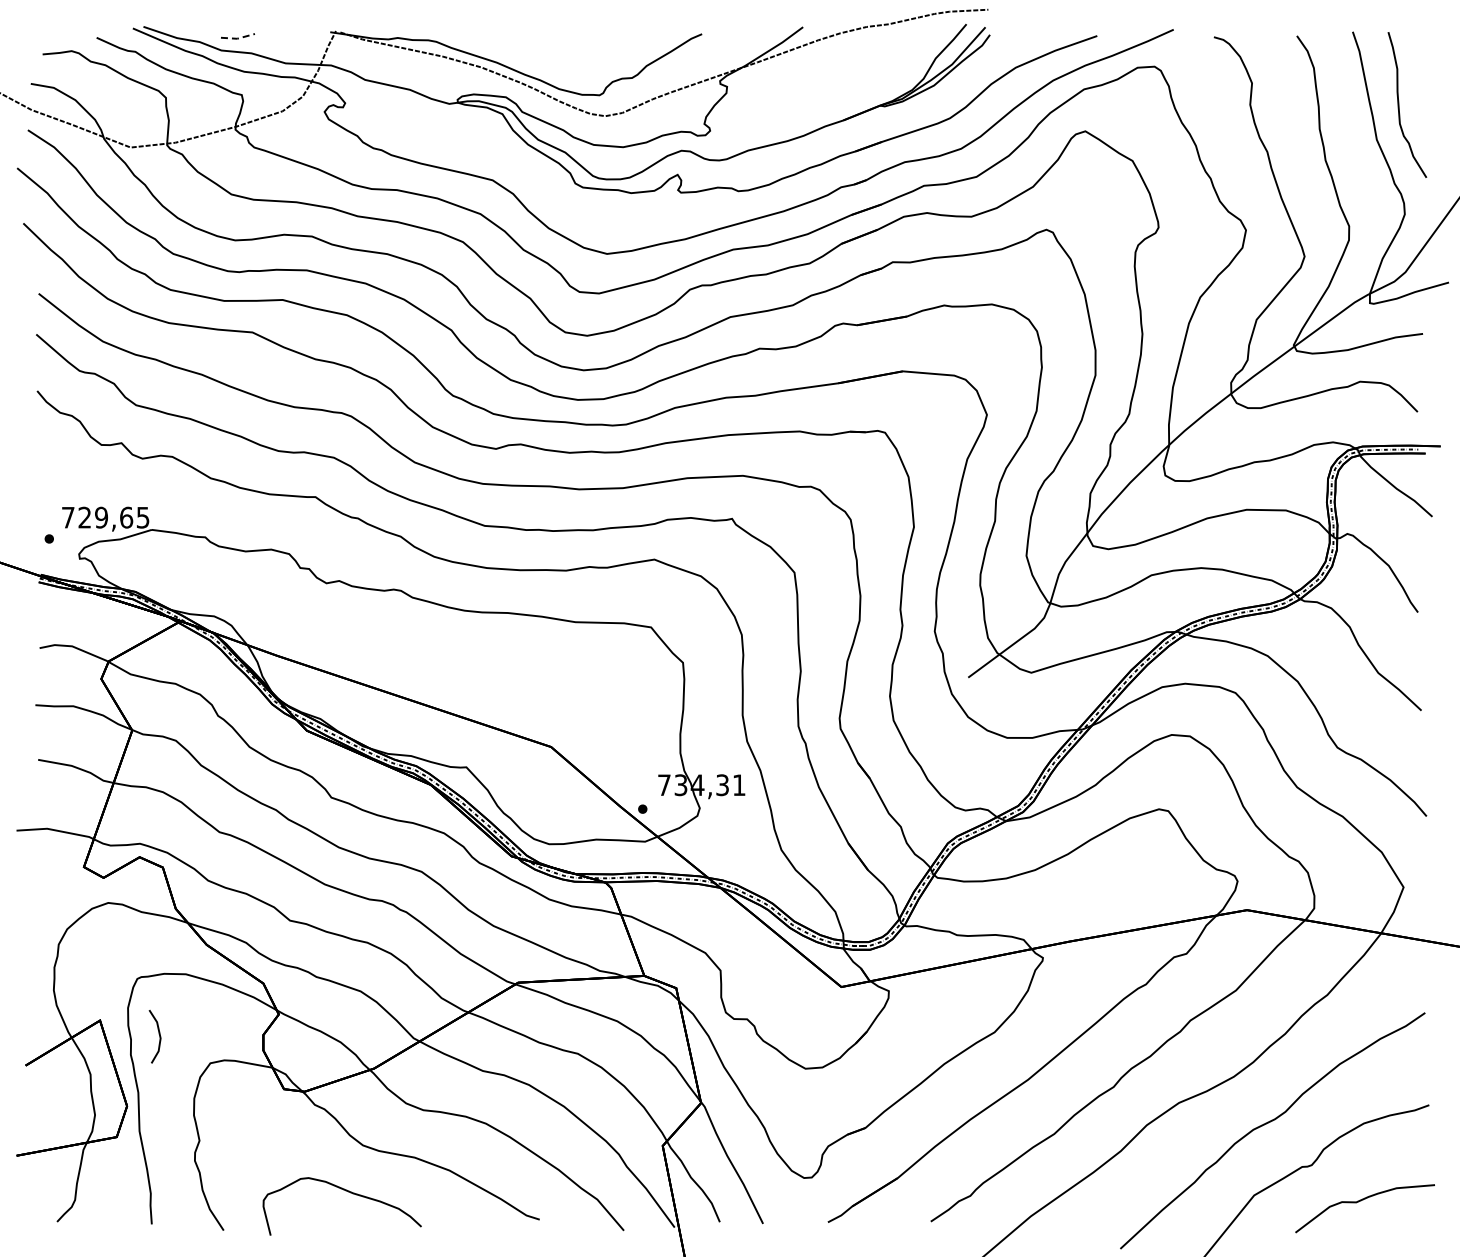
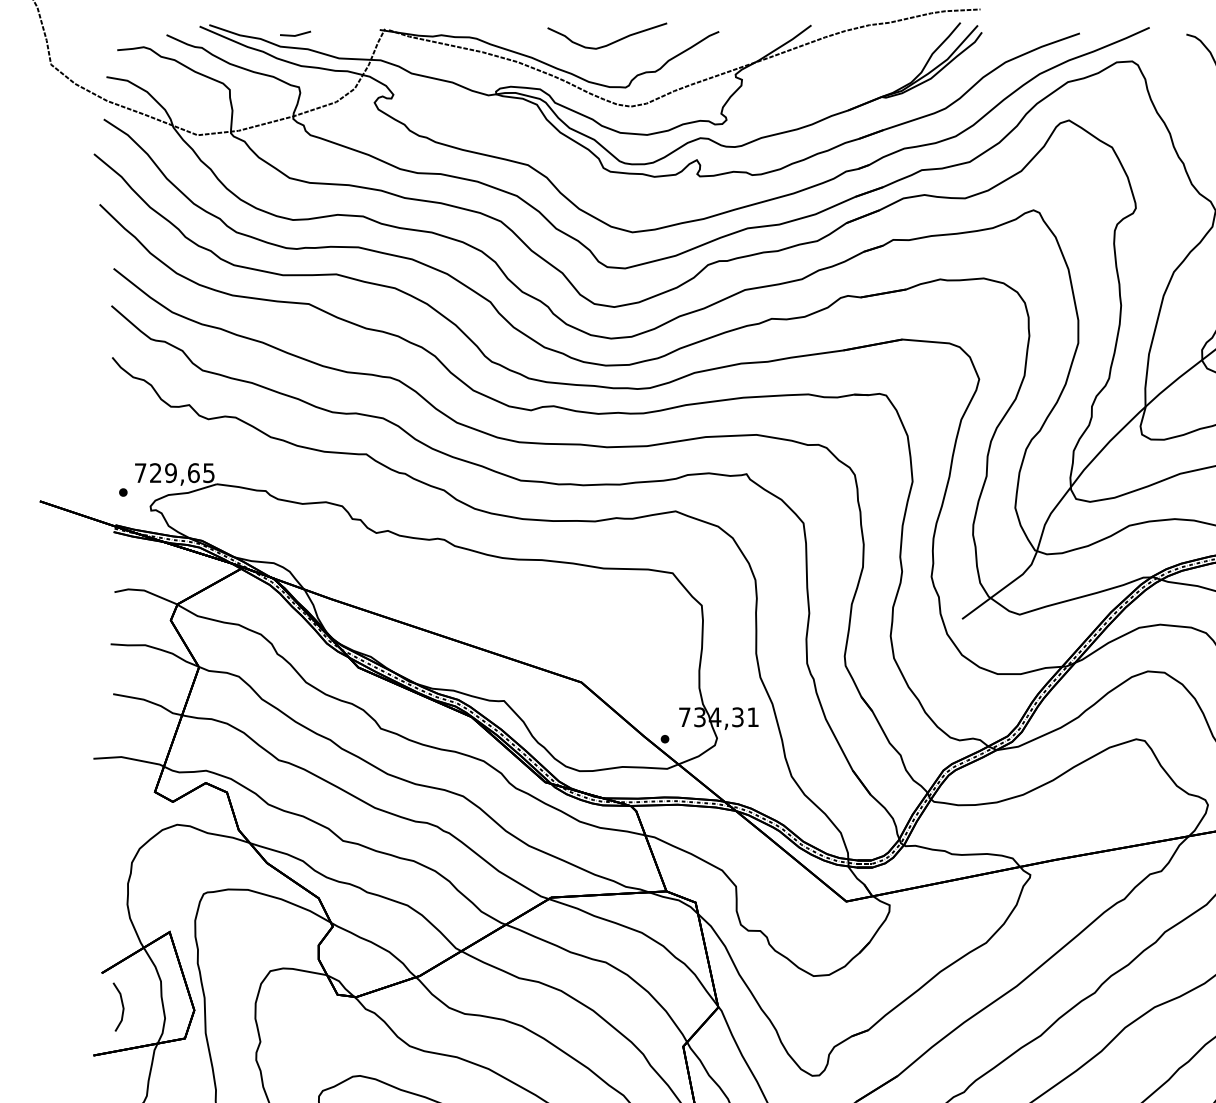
line: (238, 38) -> (296, 35), dashed -> solid
curve: (582, 46) -> (610, 43), added
line: (158, 1034) -> (121, 1005), moved

